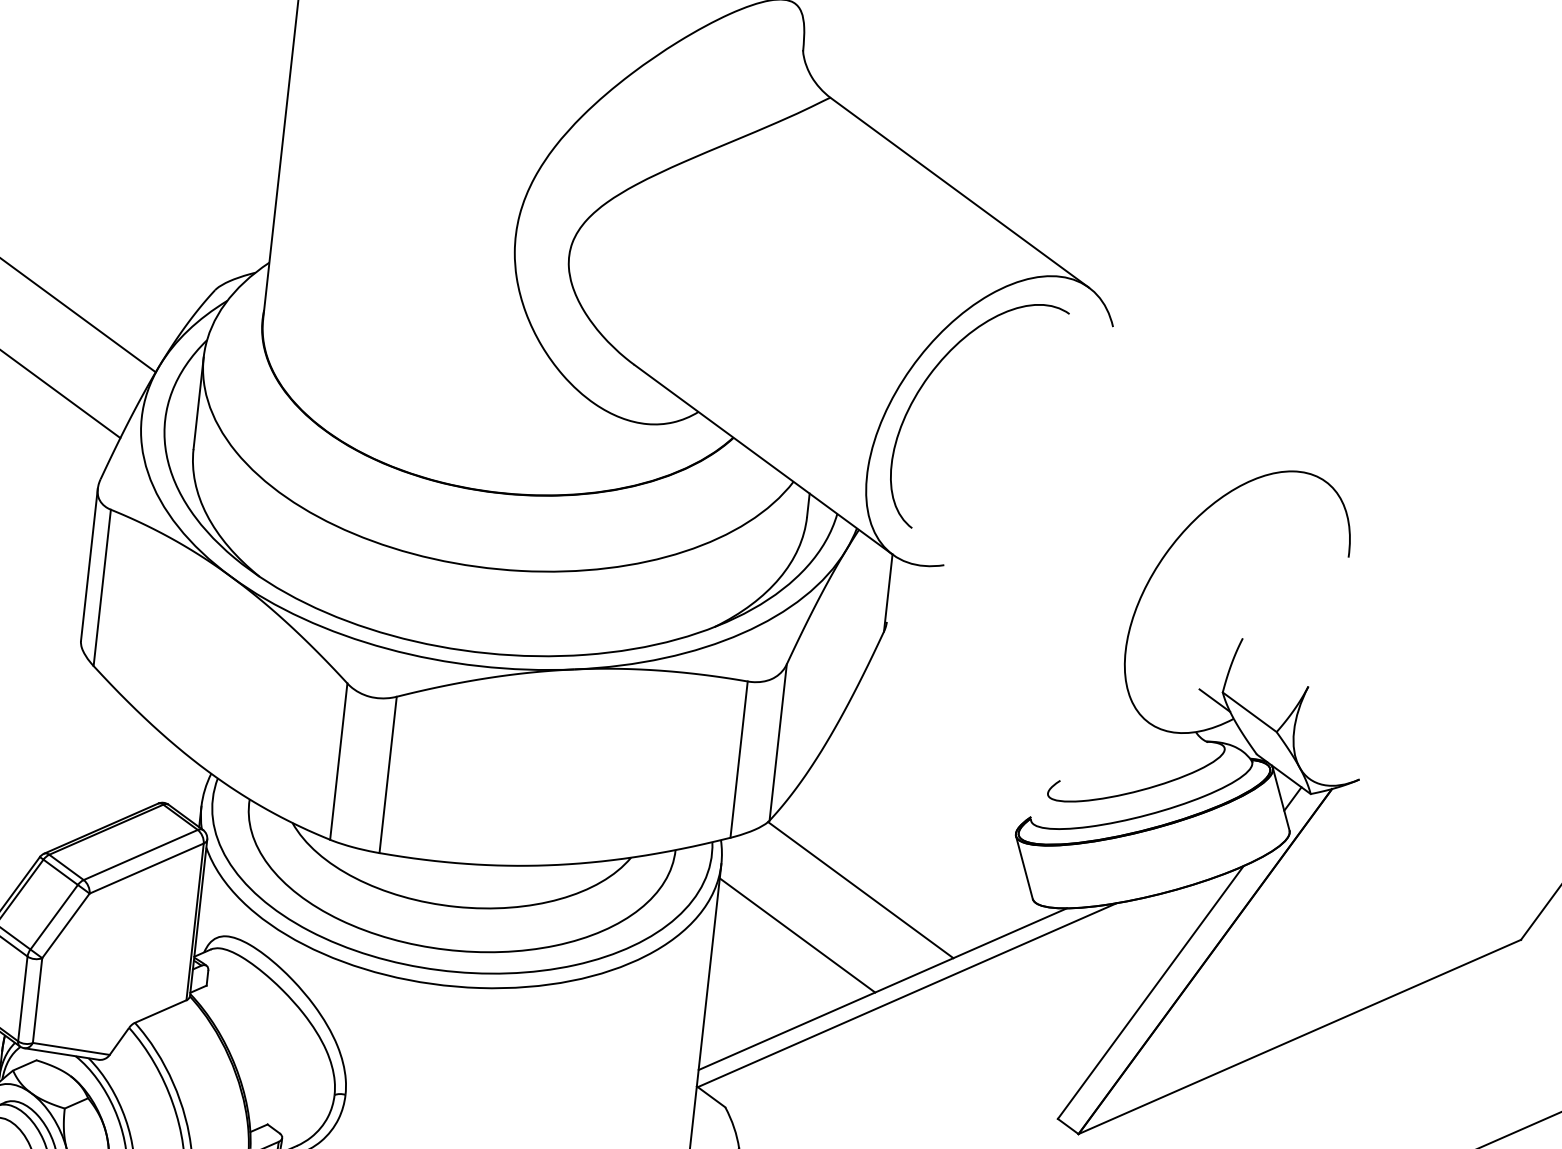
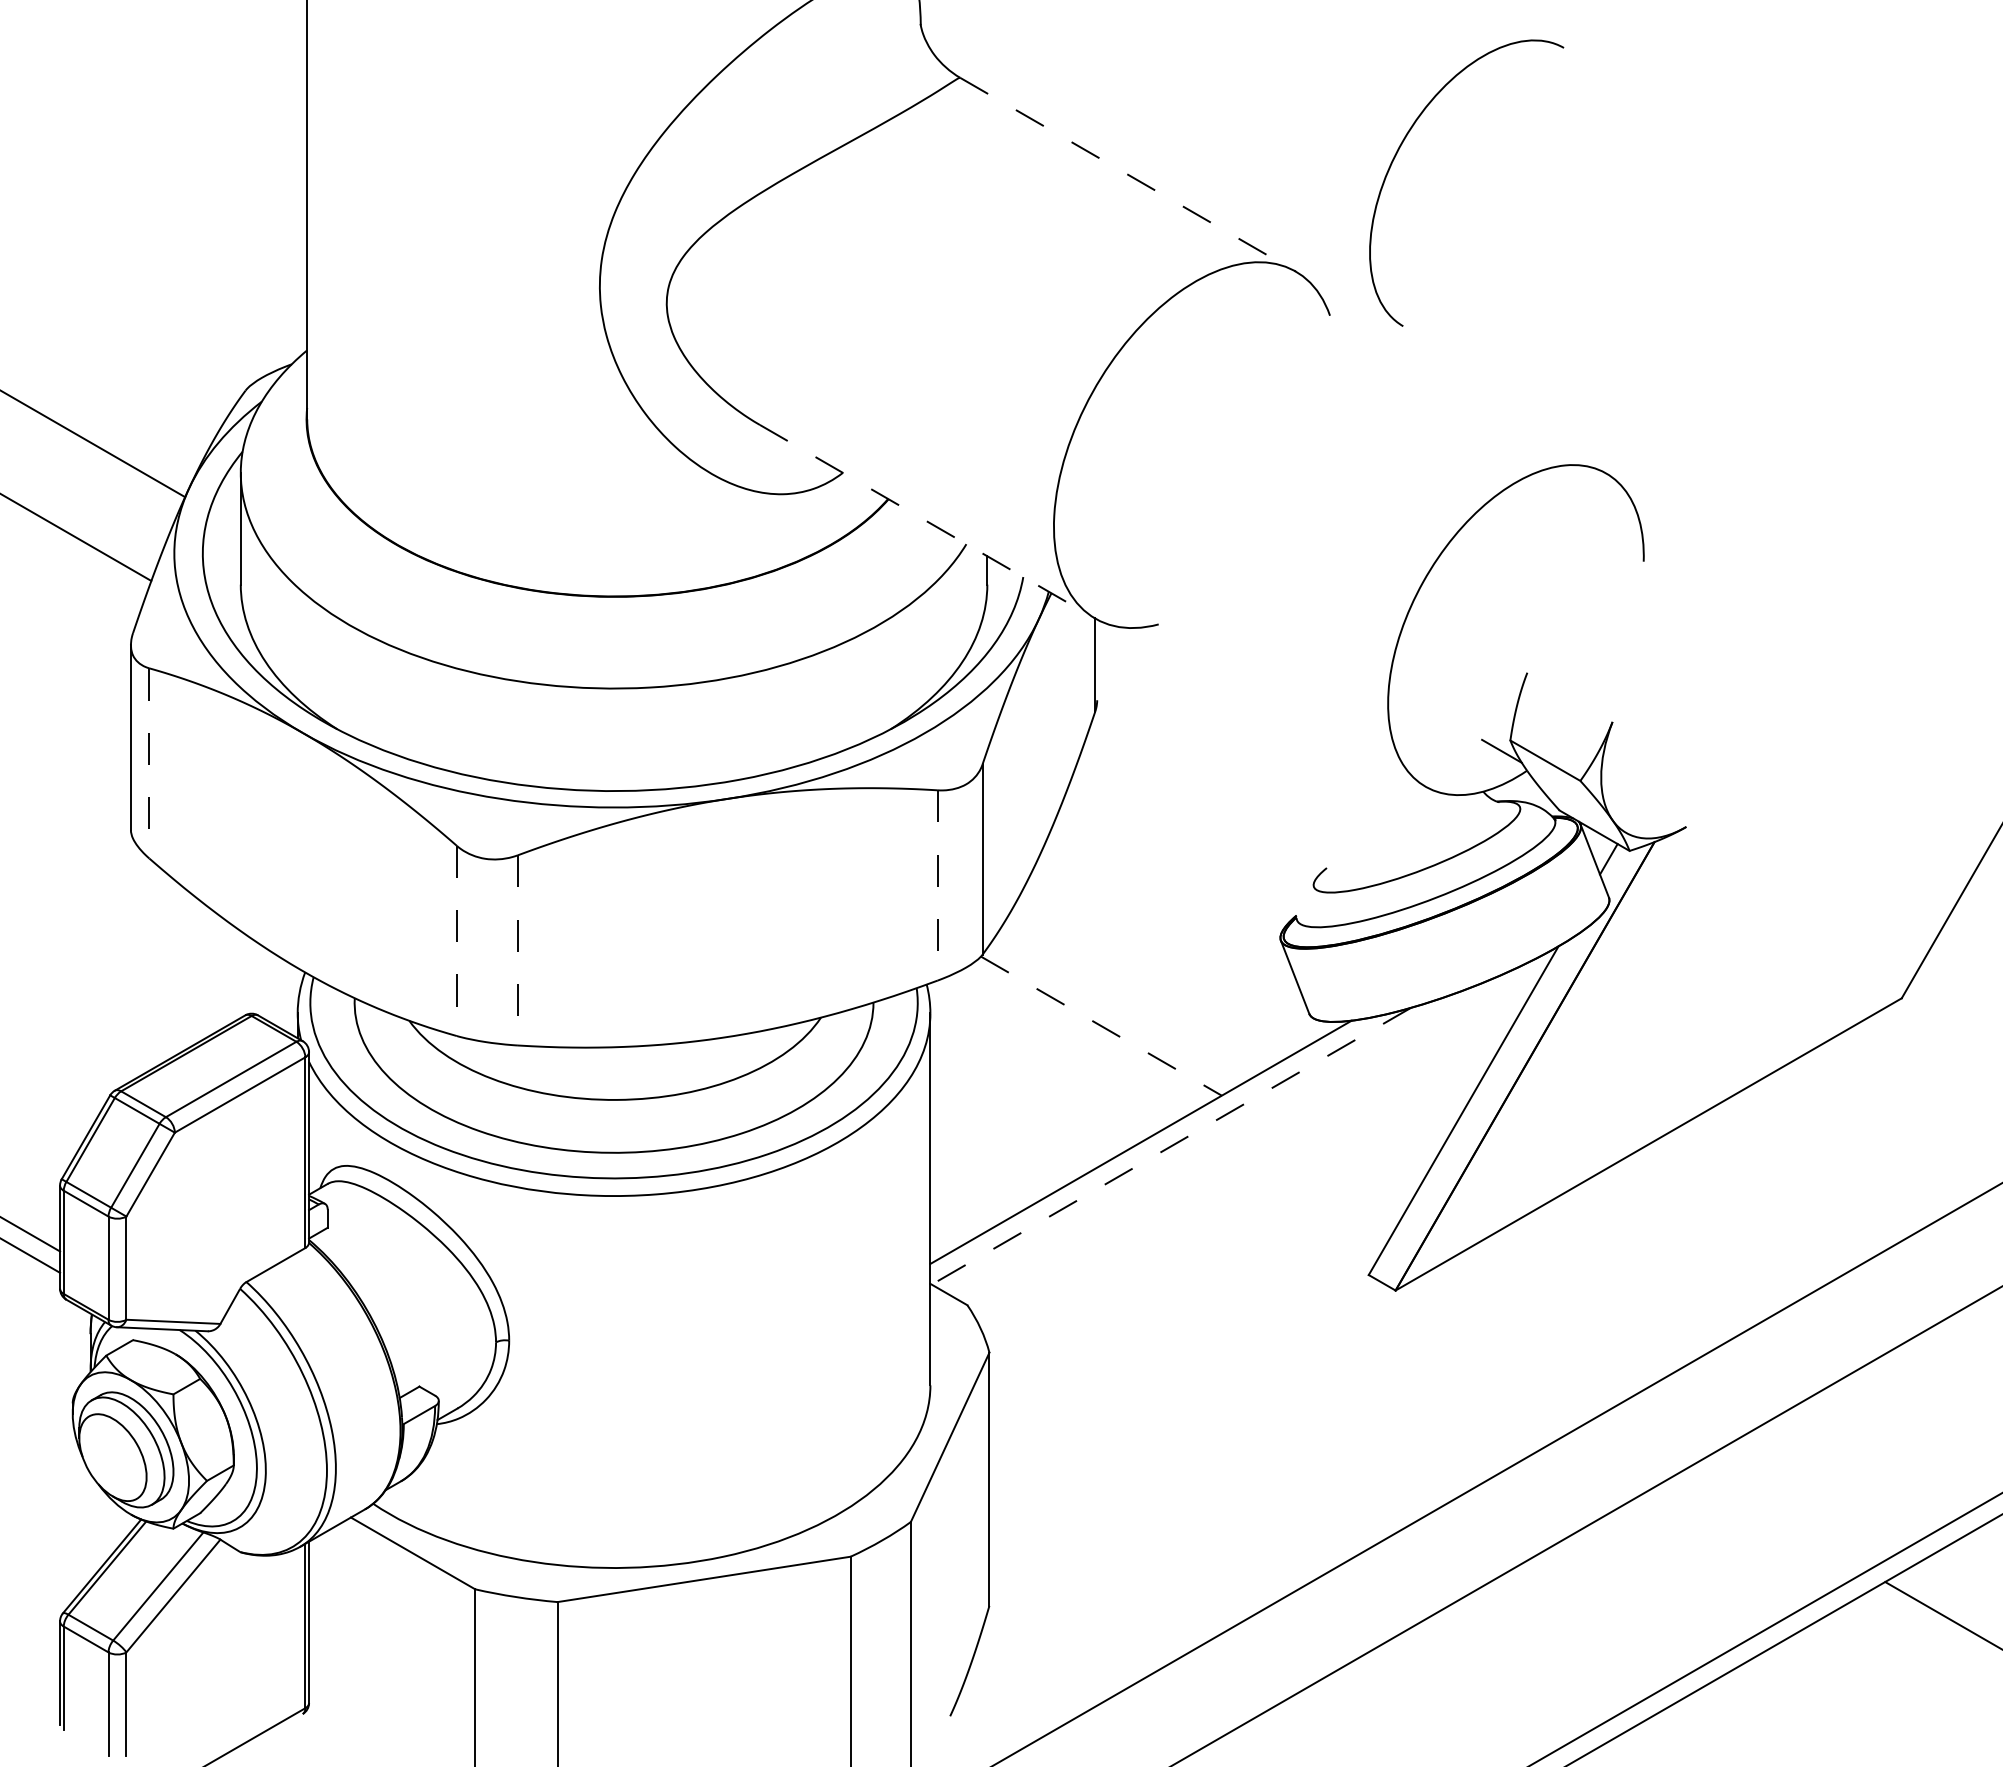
line: (960, 192) -> (1128, 174), solid -> dashed
curve: (927, 380) -> (1401, 146), moved
line: (763, 459) -> (927, 521), solid -> dashed
line: (102, 587) -> (149, 763), solid -> dashed
line: (738, 759) -> (937, 885), solid -> dashed
line: (338, 762) -> (456, 941), solid -> dashed
line: (387, 774) -> (517, 950), solid -> dashed
line: (860, 890) -> (1101, 1026), solid -> dashed
line: (797, 935) -> (1031, 1088), removed
line: (907, 995) -> (1171, 1146), solid -> dashed

